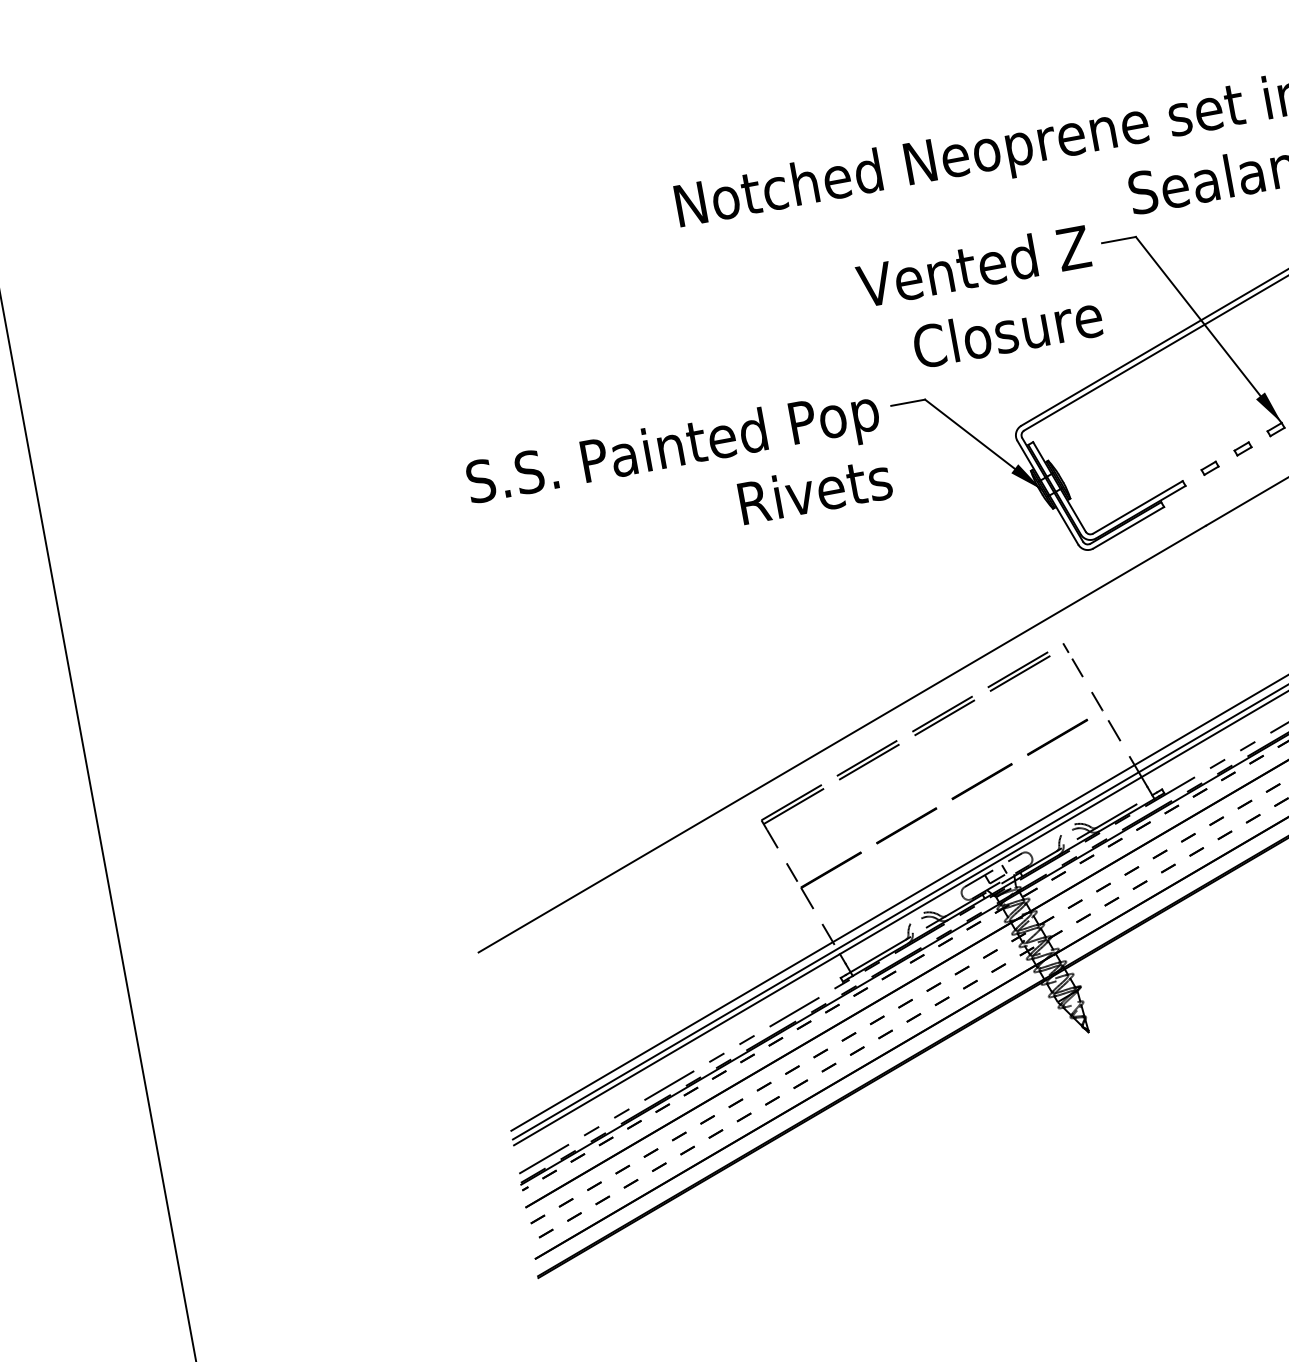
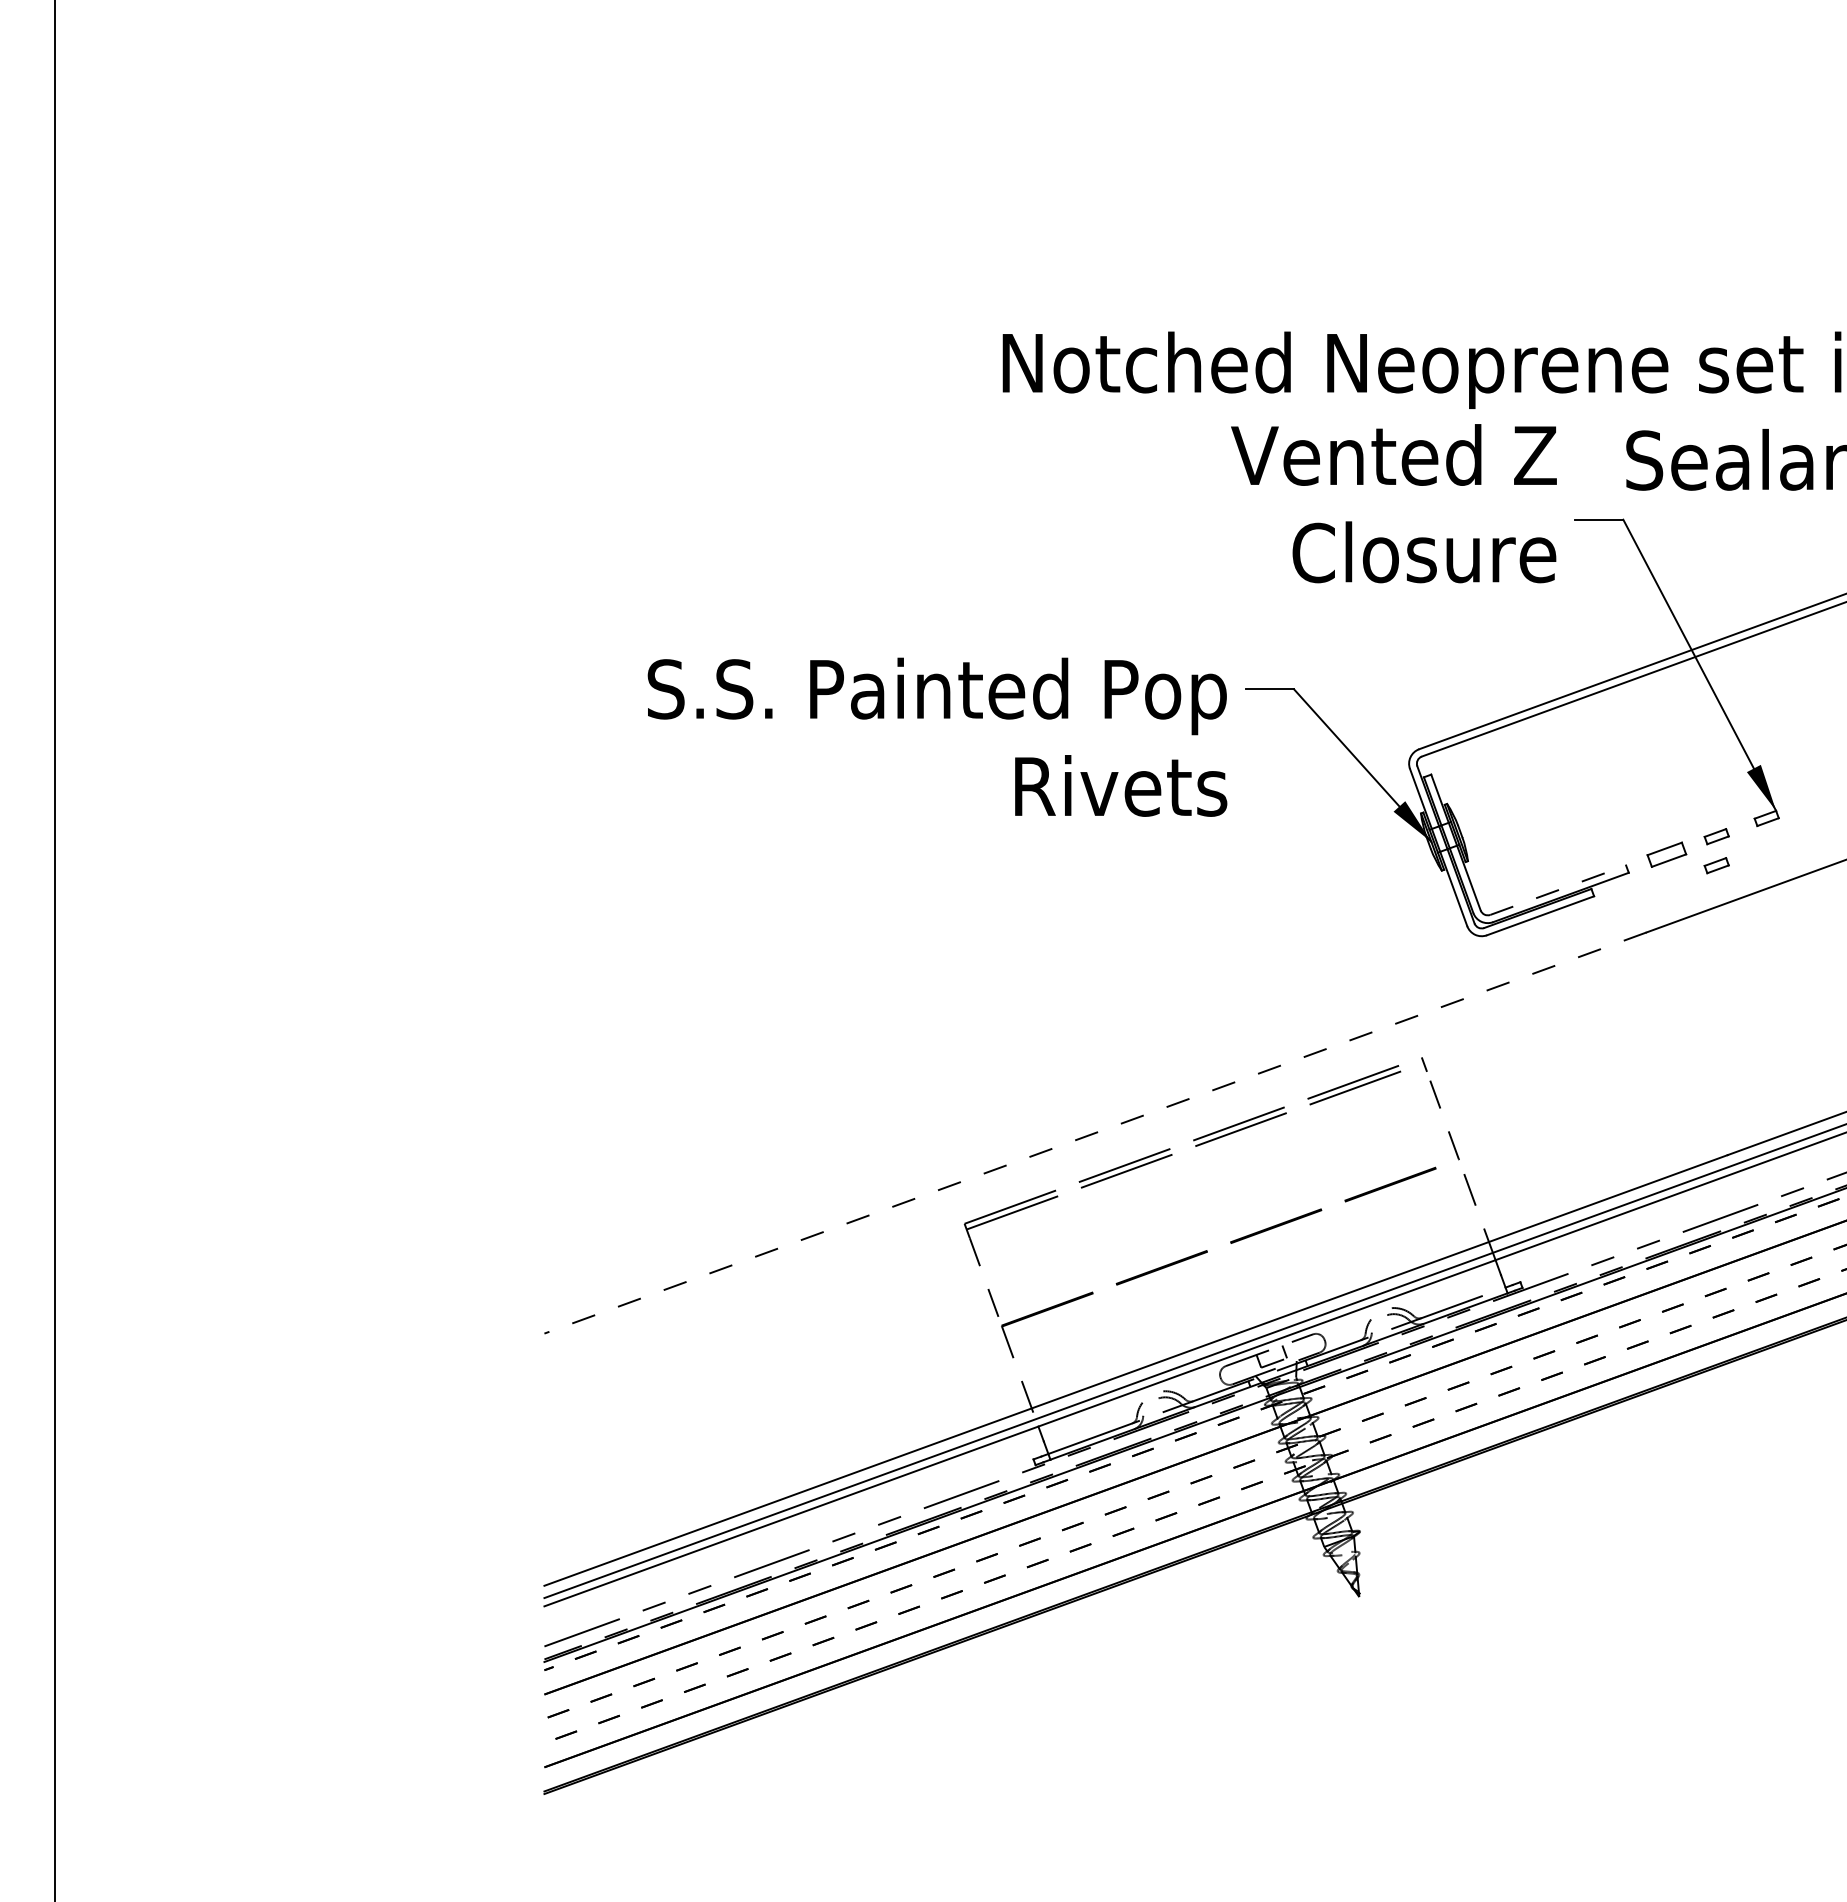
text: (979, 300) -> (1393, 503), moved
part: (1209, 468) -> (1666, 854), size x1.6
part: (1246, 469) -> (1716, 865), added
line: (1138, 507) -> (1558, 890), solid -> dashed
line: (842, 739) -> (1095, 1133), solid -> dashed

